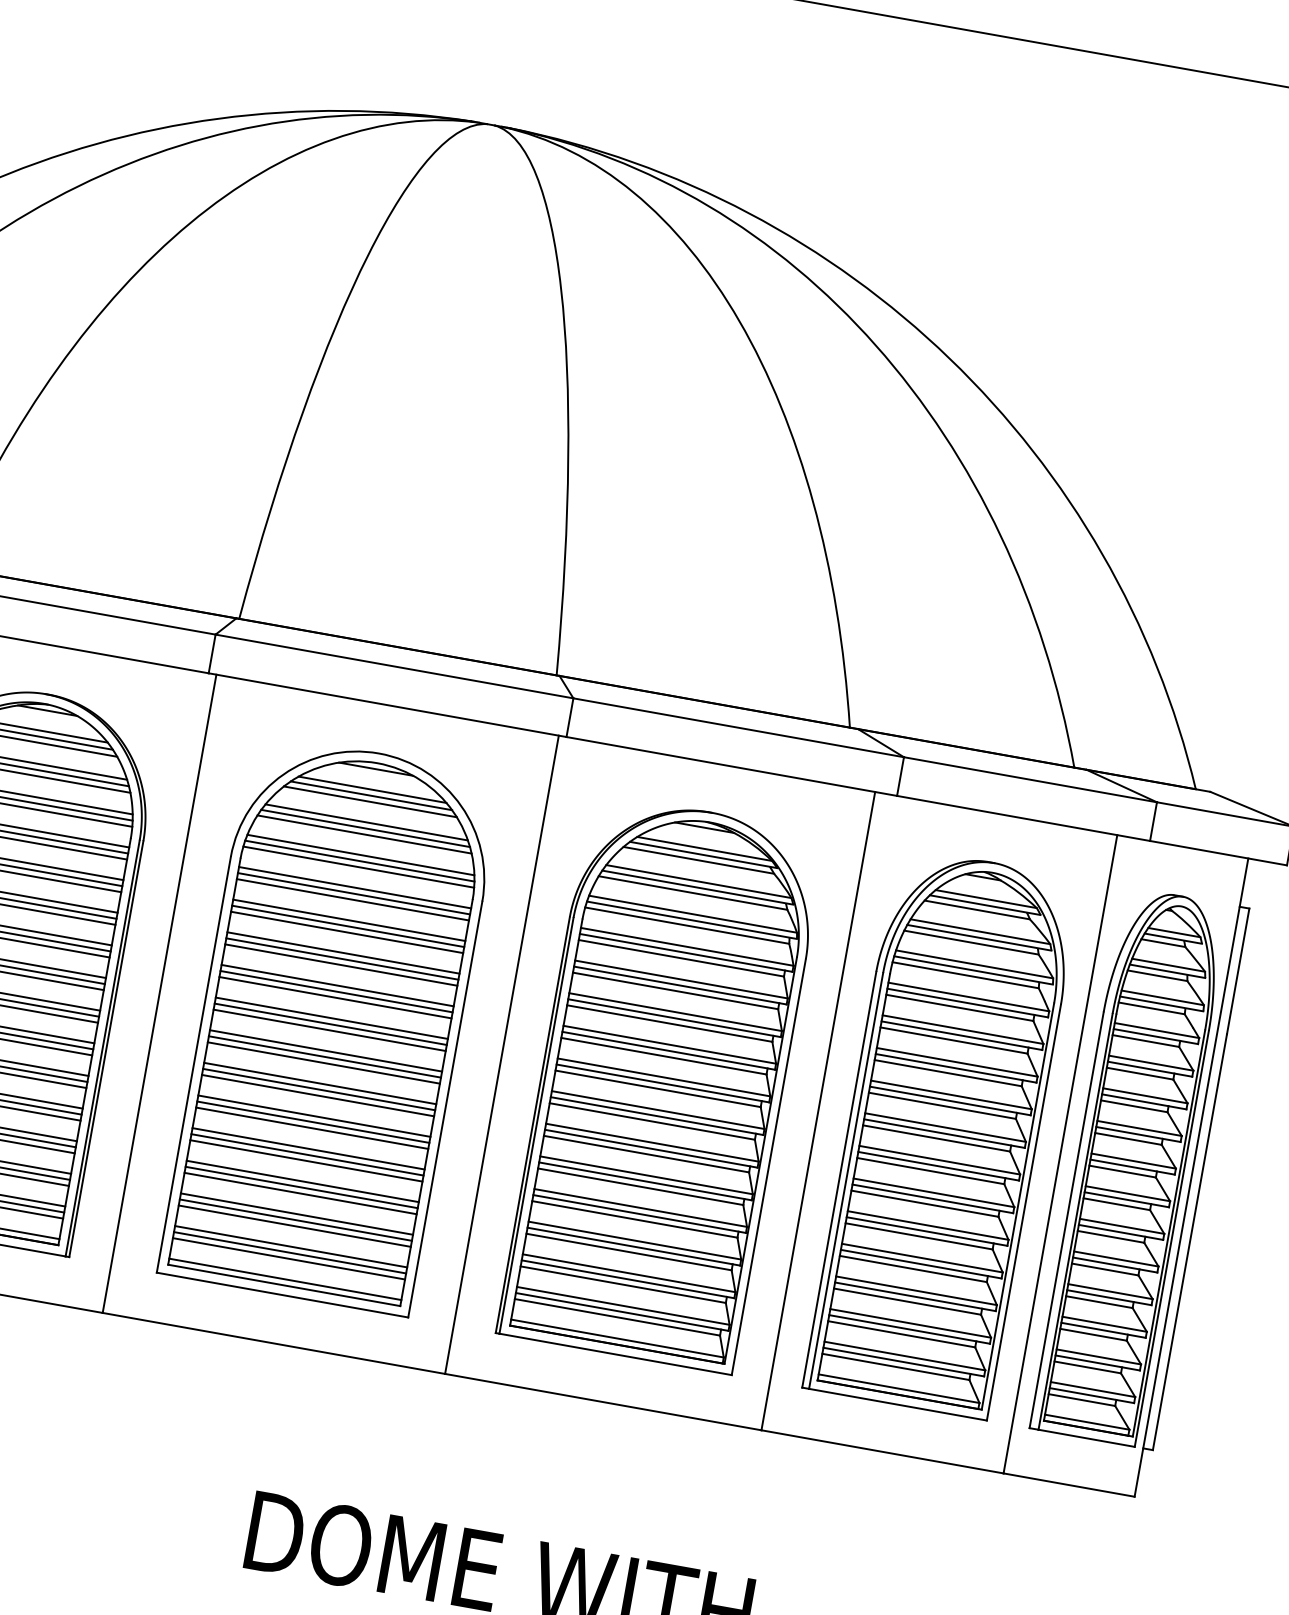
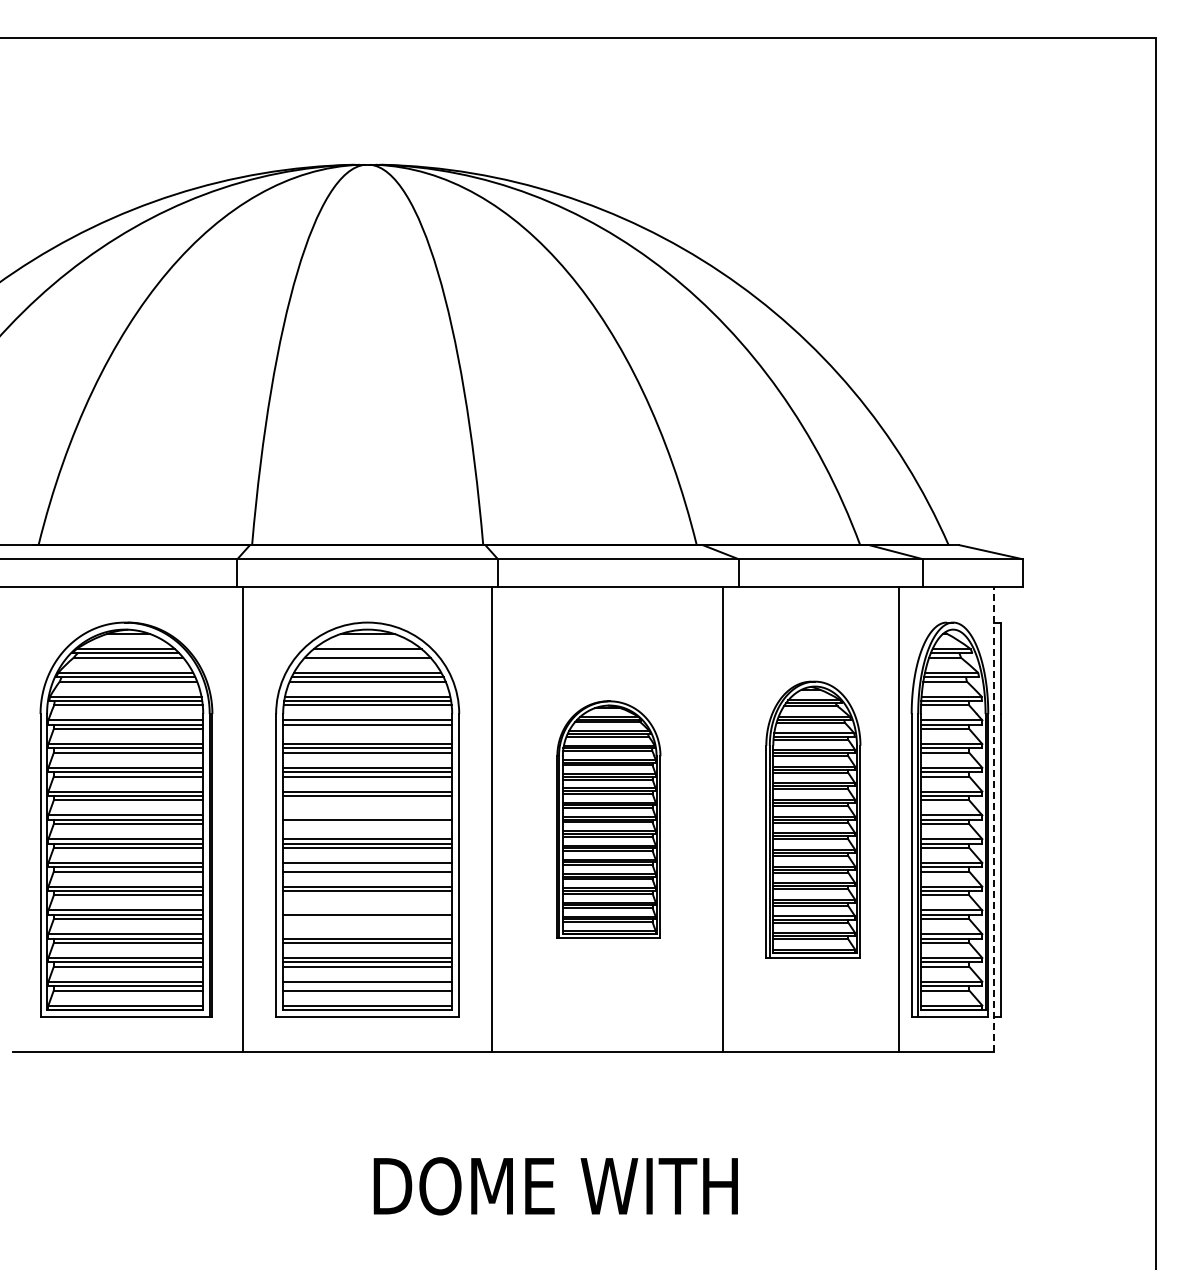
line: (371, 795) -> (367, 653), removed
line: (352, 900) -> (367, 729), removed
line: (335, 997) -> (367, 800), removed
line: (331, 1018) -> (367, 815), removed
line: (329, 1030) -> (367, 824), removed
part: (661, 1082) -> (608, 819), size x0.6
line: (318, 1089) -> (367, 867), removed
line: (311, 1128) -> (367, 895), removed
part: (943, 1132) -> (813, 819), size x0.7
line: (308, 1148) -> (367, 910), removed
line: (306, 1161) -> (367, 919), removed
line: (1191, 1177) -> (994, 819), solid -> dashed
line: (302, 1181) -> (367, 934), removed
line: (289, 1253) -> (367, 986), removed

